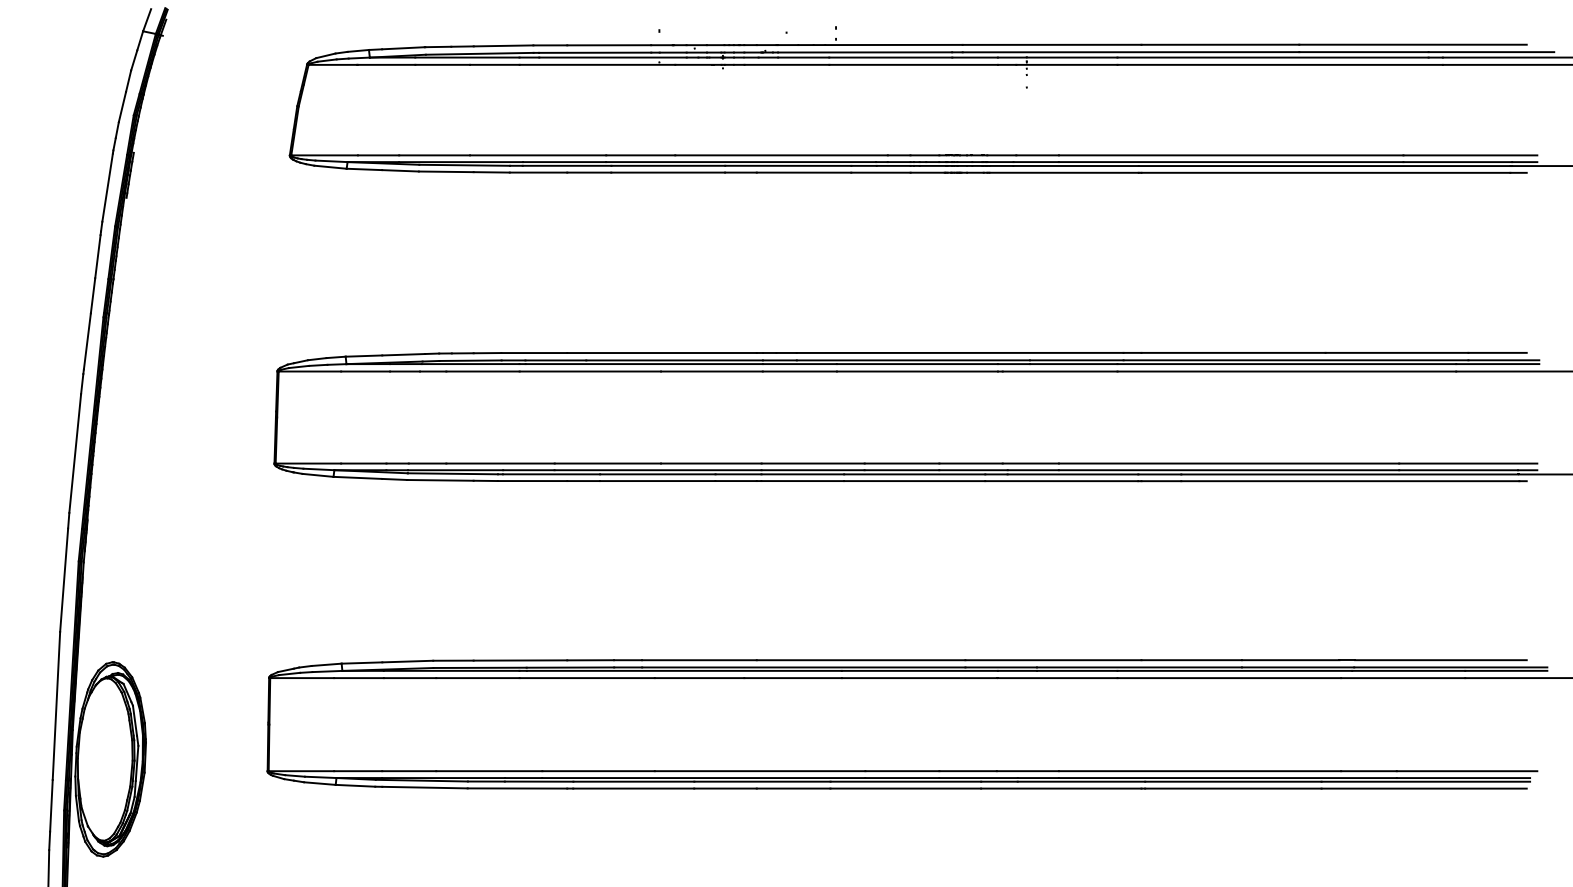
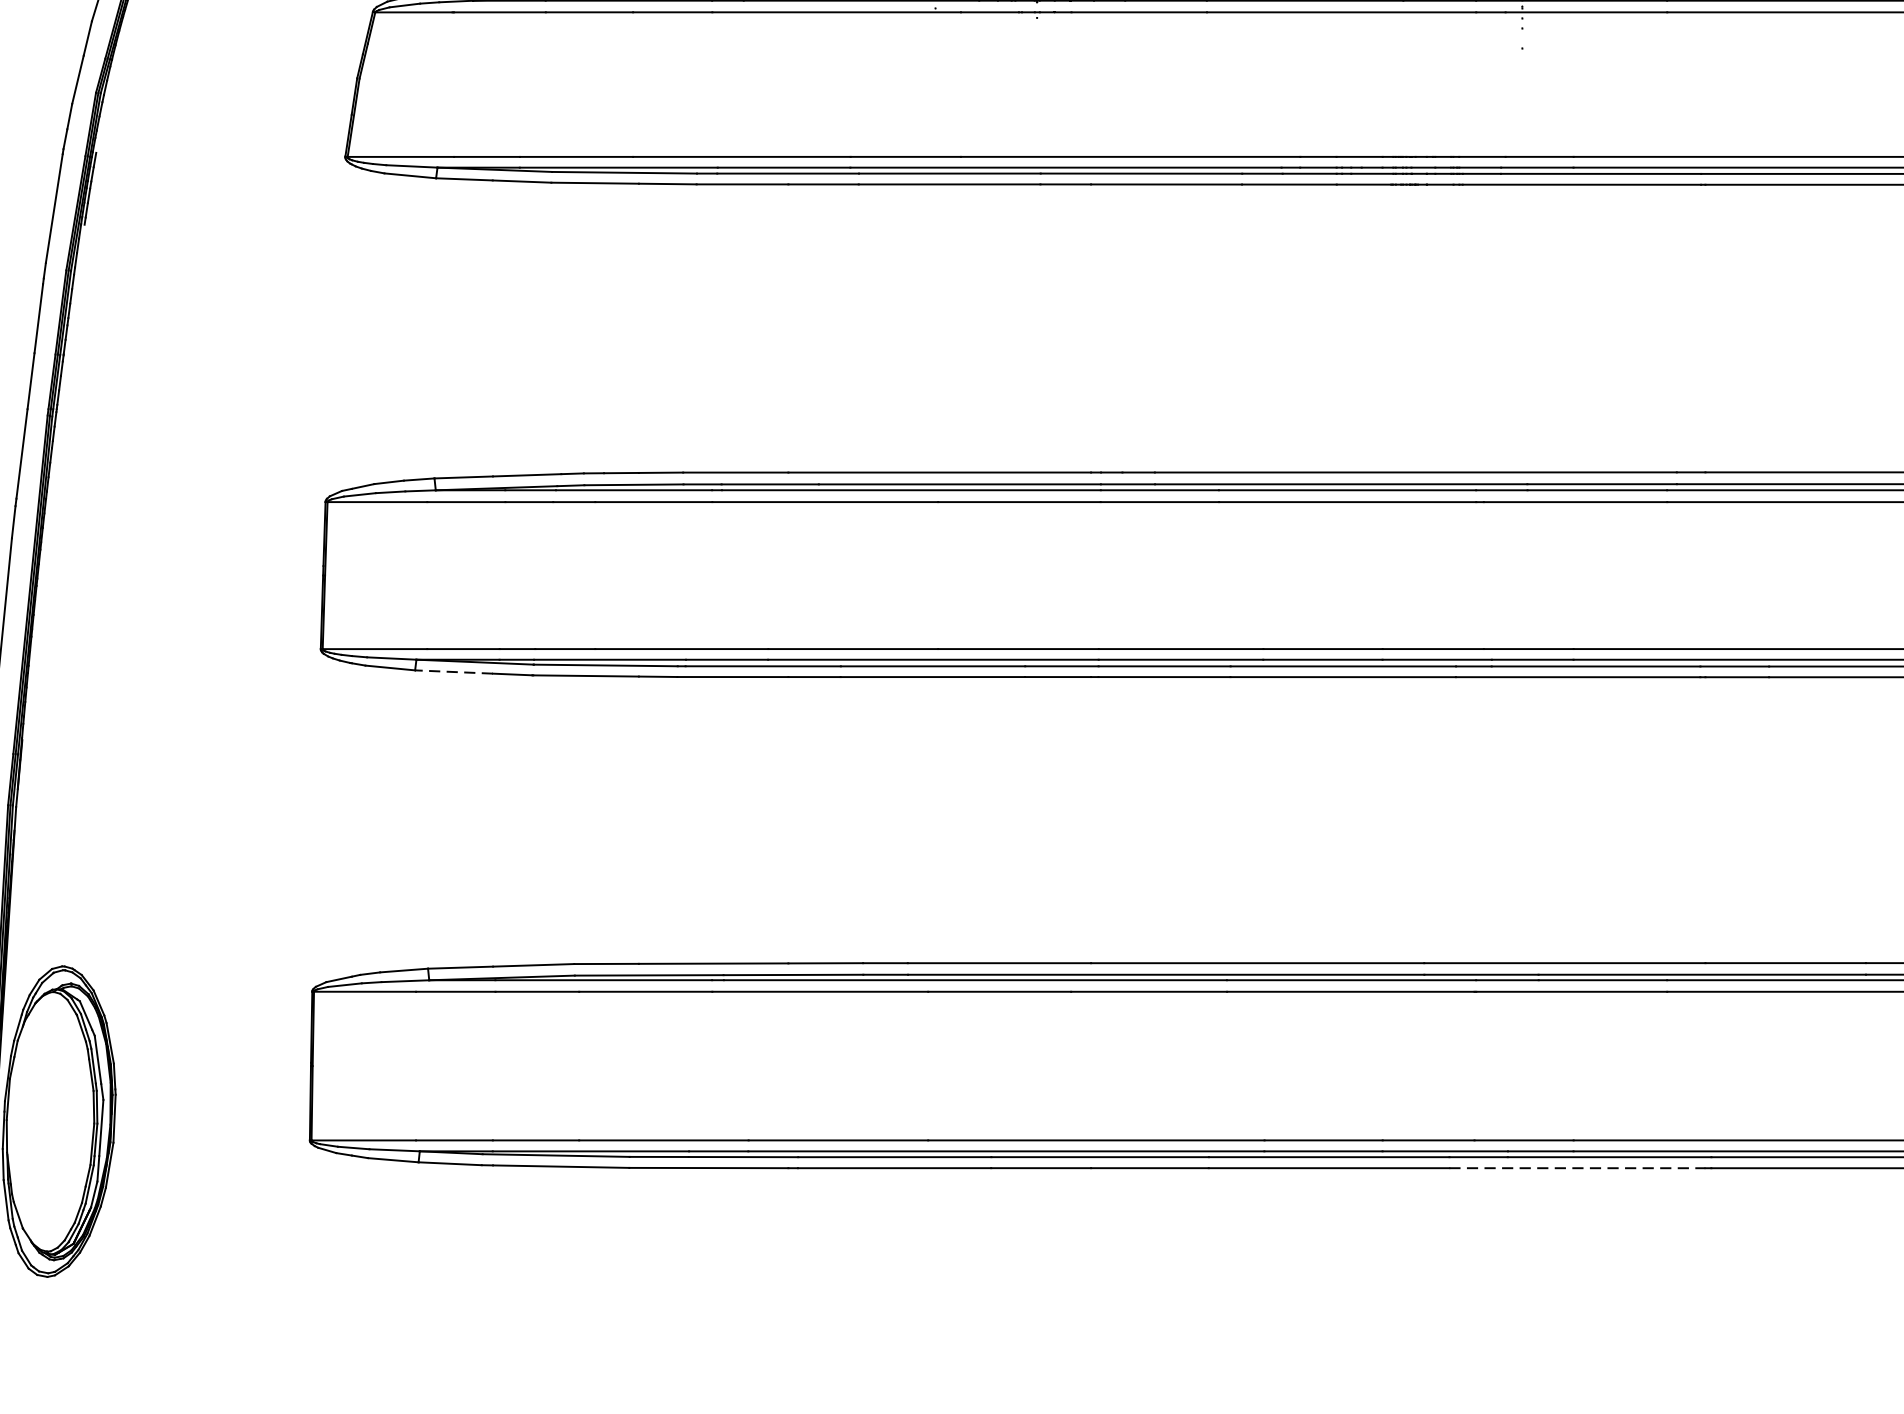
line: (357, 477) -> (453, 671), solid -> dashed
line: (1061, 788) -> (1577, 1168), solid -> dashed

